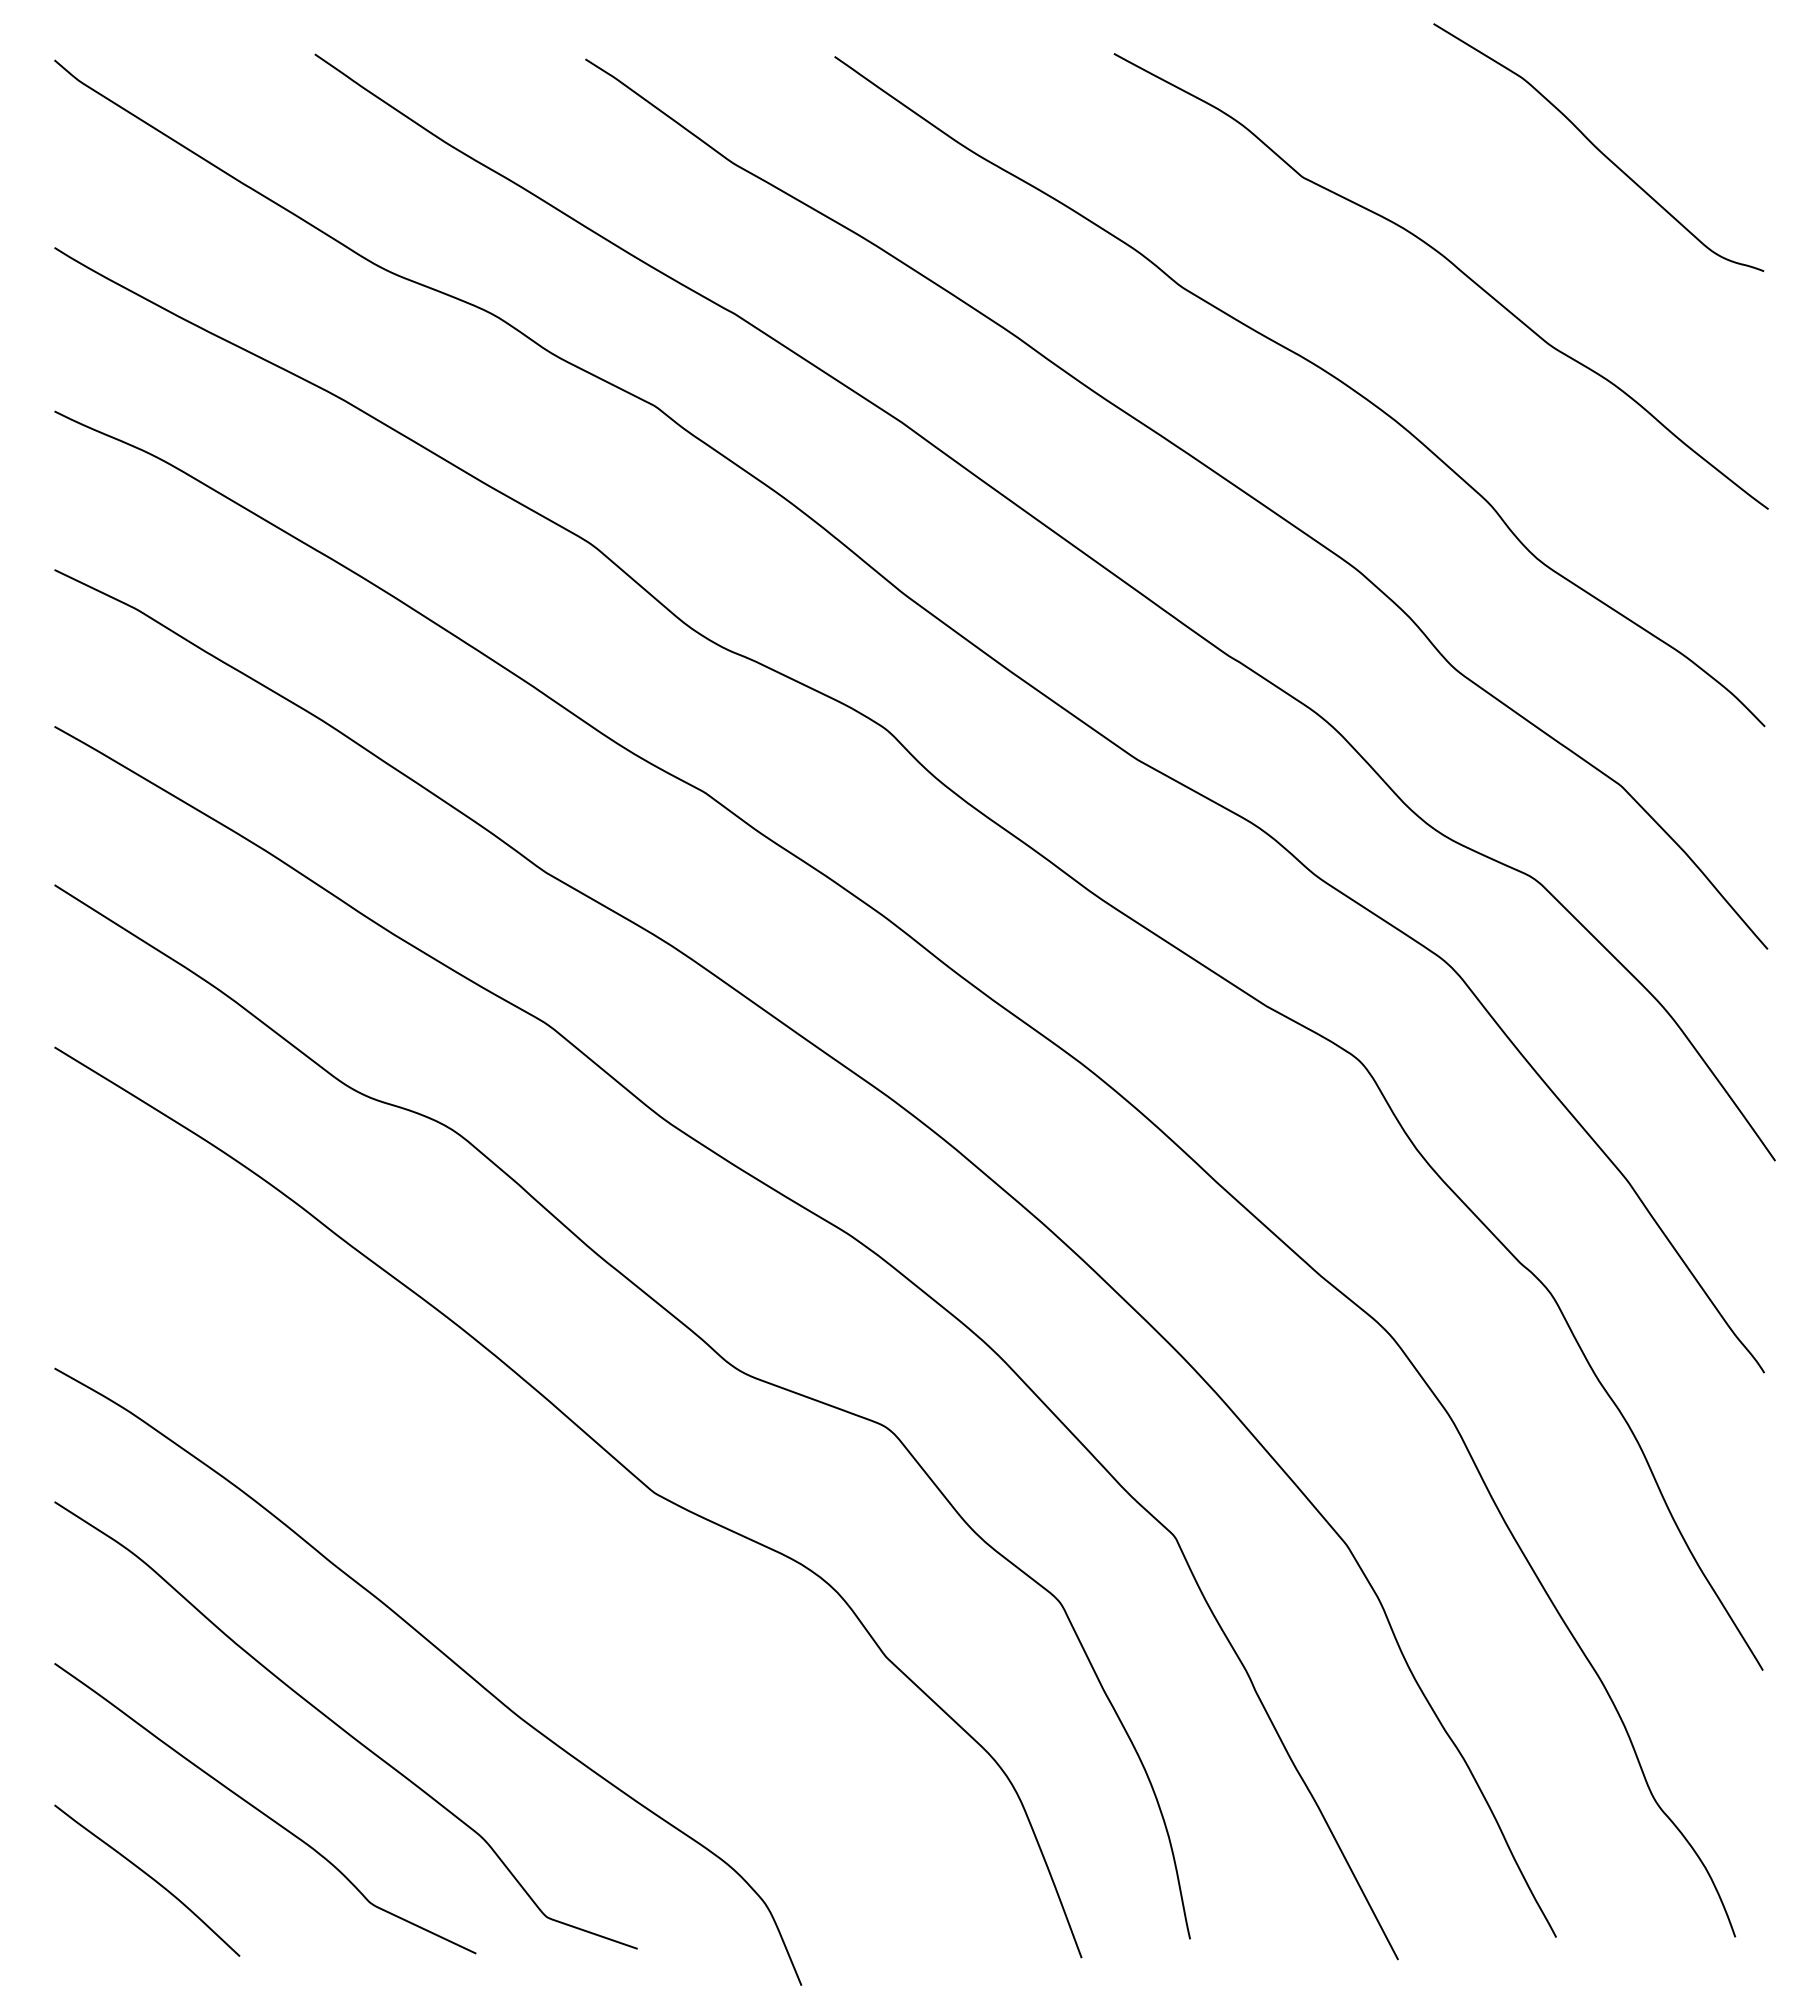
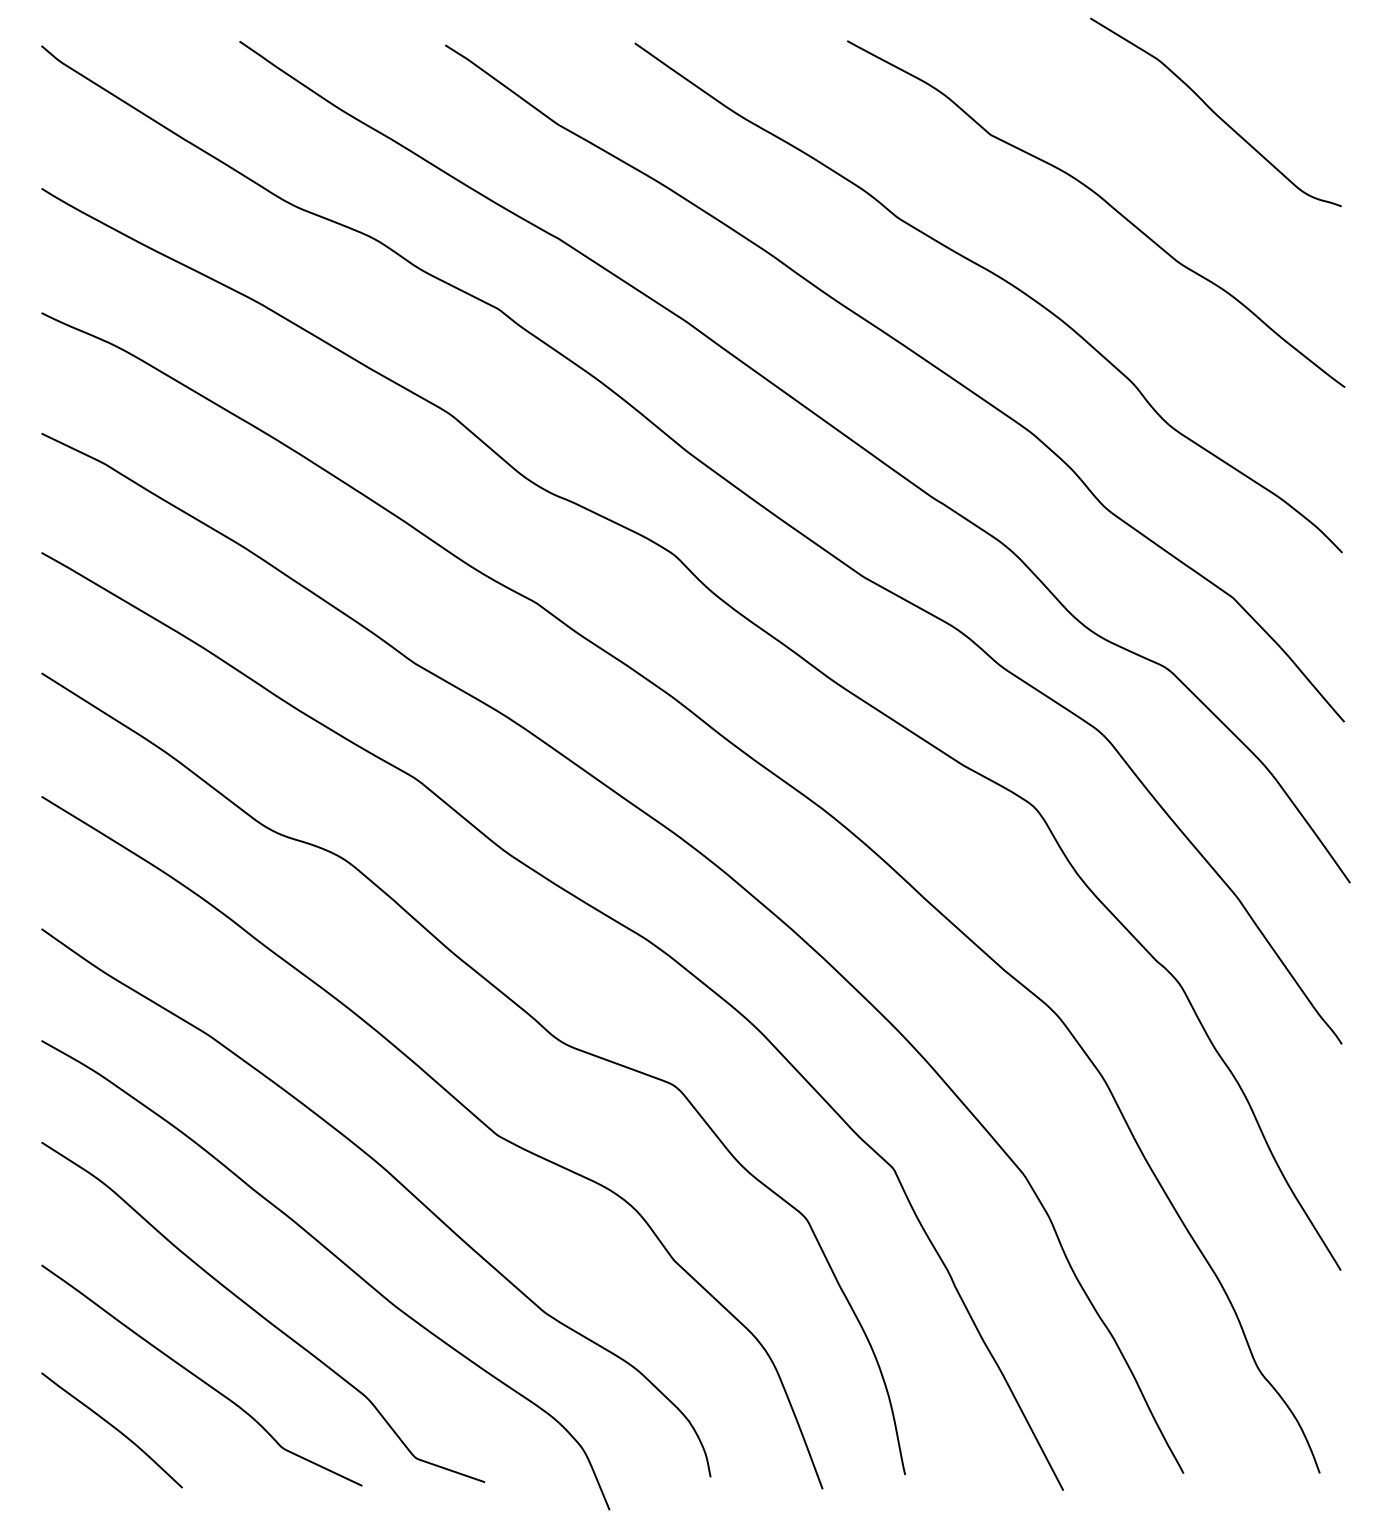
curve: (522, 1553) -> (397, 1181), added

